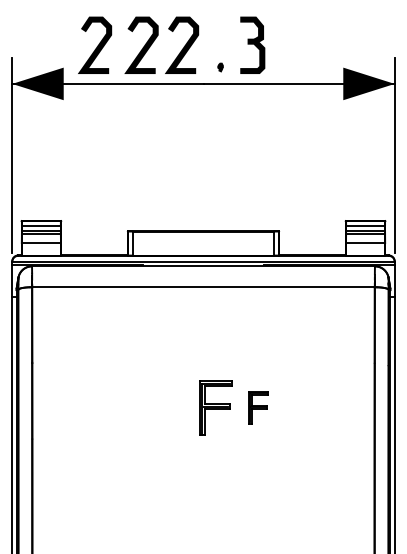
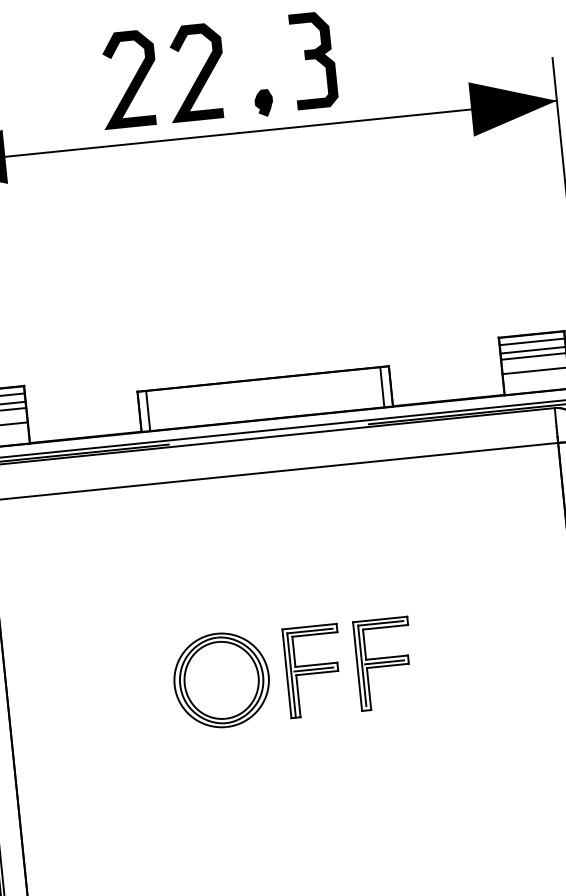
curve: (97, 45) -> (55, 87), removed
part: (220, 67) -> (263, 102), size x1.67
part: (160, 407) -> (221, 679), added
part: (258, 407) -> (384, 663), size x1.67

